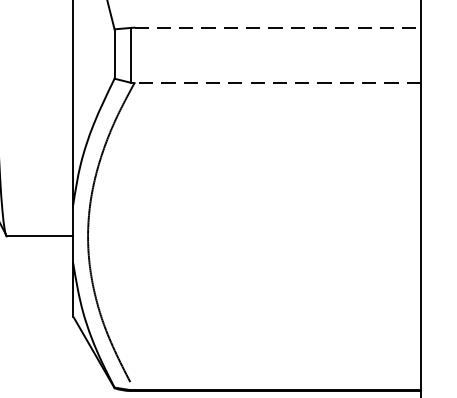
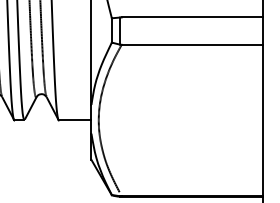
line: (278, 27) -> (192, 17), dashed -> solid
line: (278, 82) -> (192, 44), dashed -> solid

